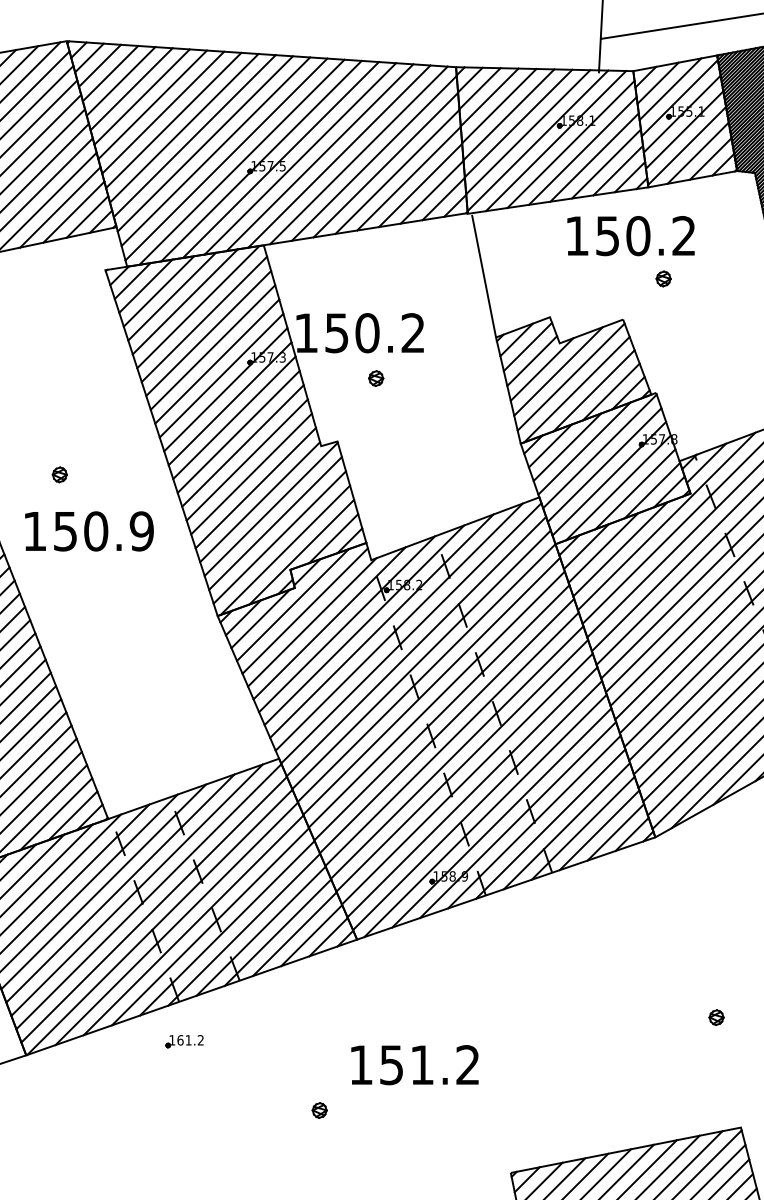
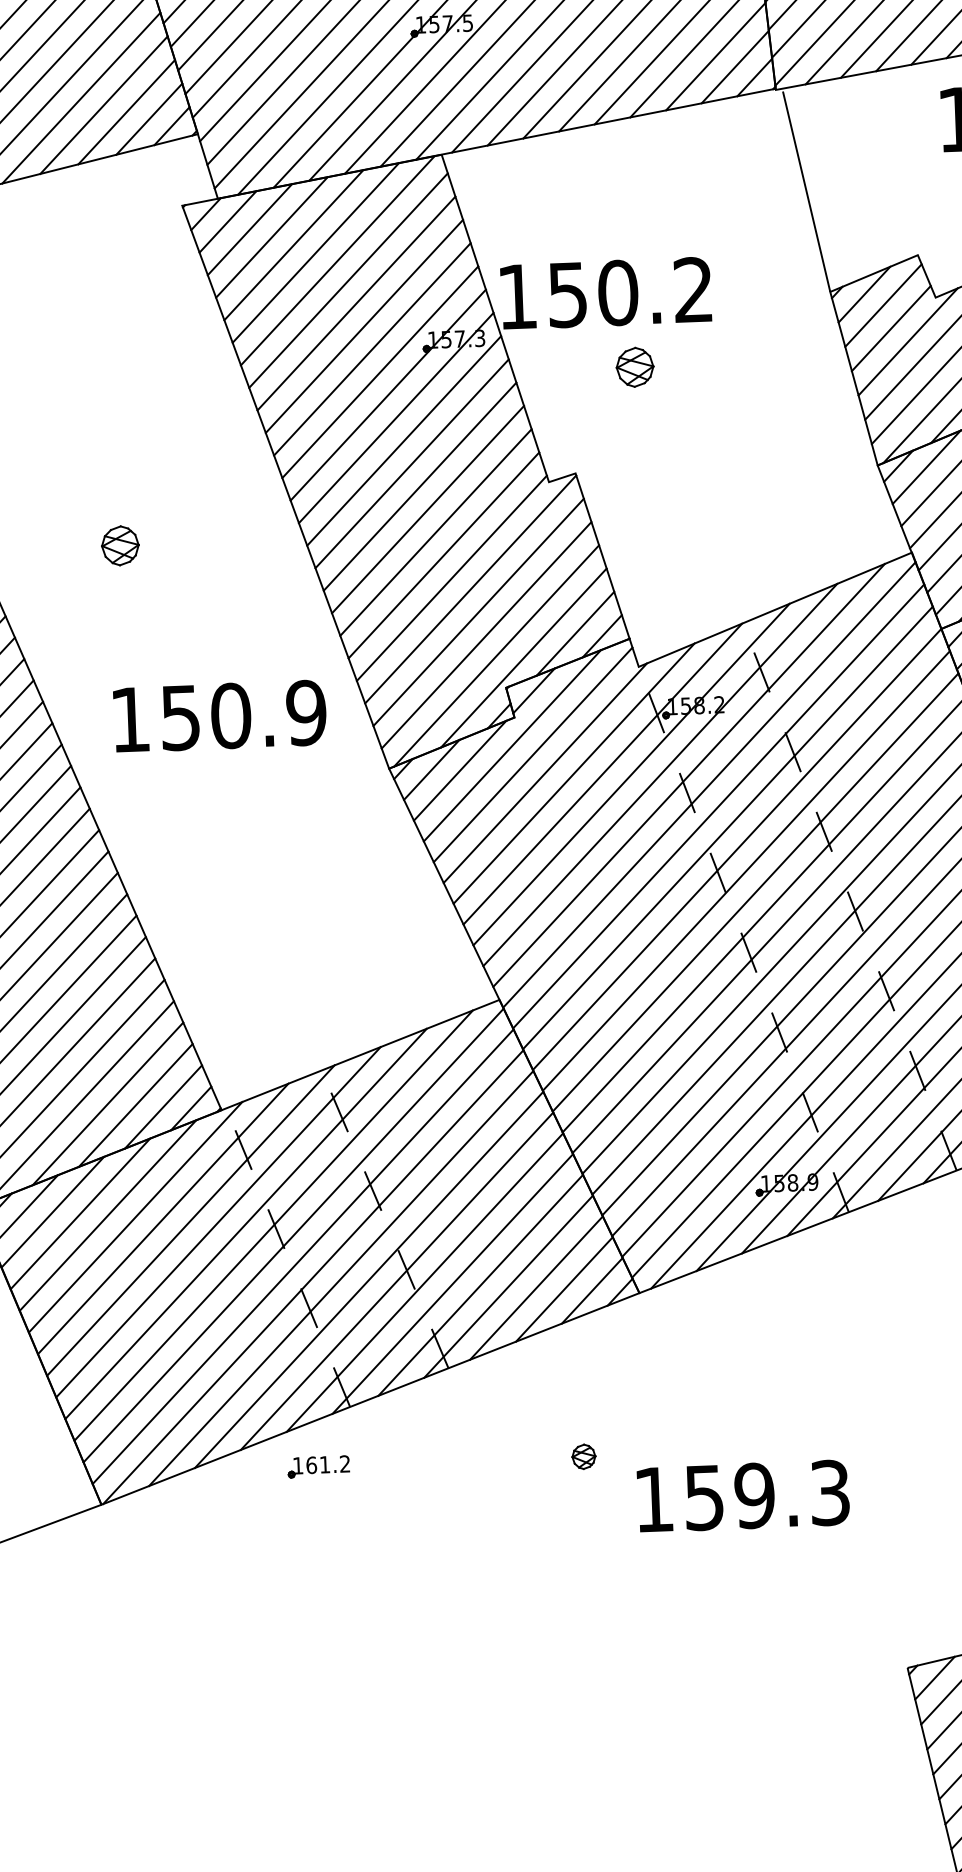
part: (376, 378) -> (635, 367), size x1.6
part: (59, 474) -> (119, 545), size x1.6
text: (89, 531) -> (220, 716), moved
part: (184, 1041) -> (318, 1466), moved
text: (444, 1065) -> (791, 1495), 151.2 -> 159.3
part: (319, 1110) -> (583, 1456), moved

